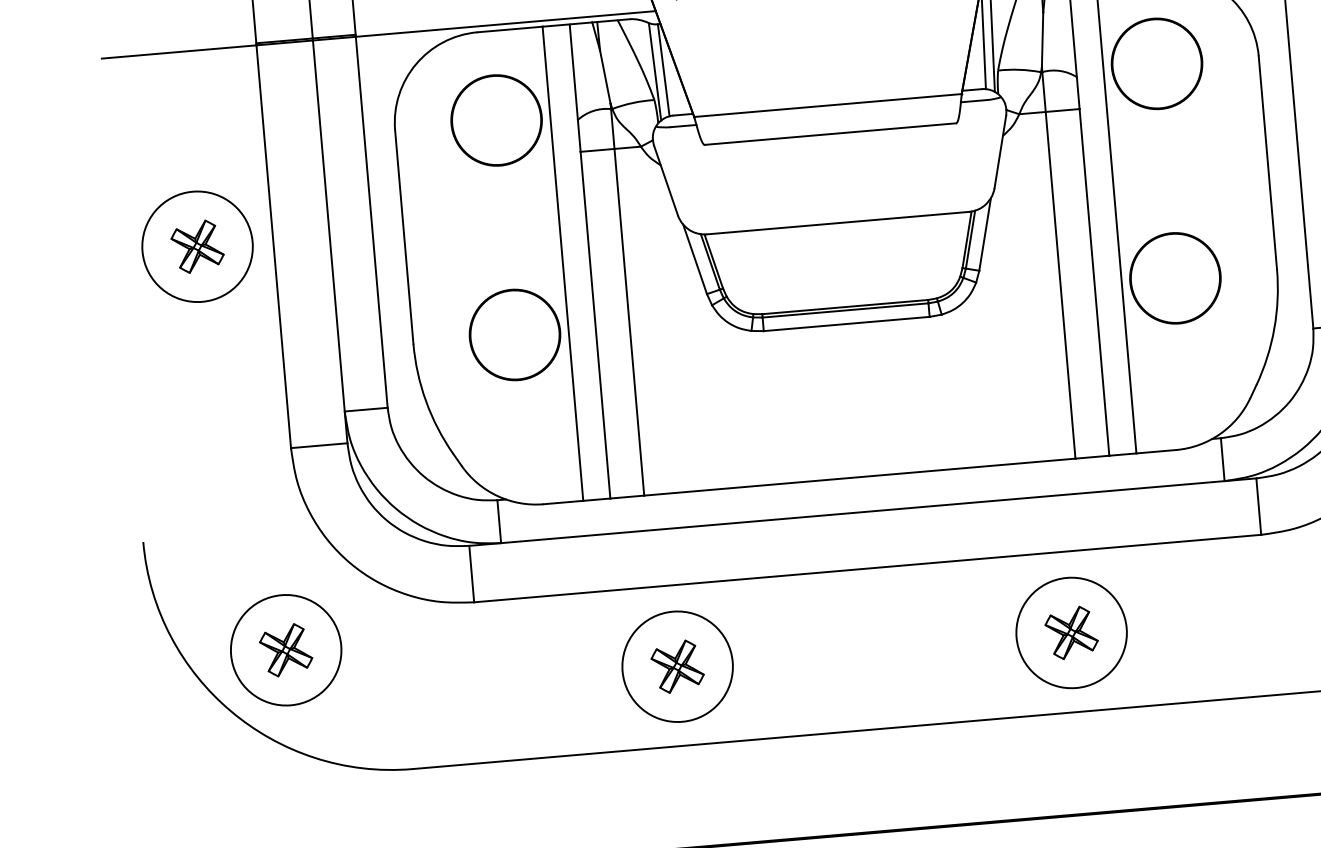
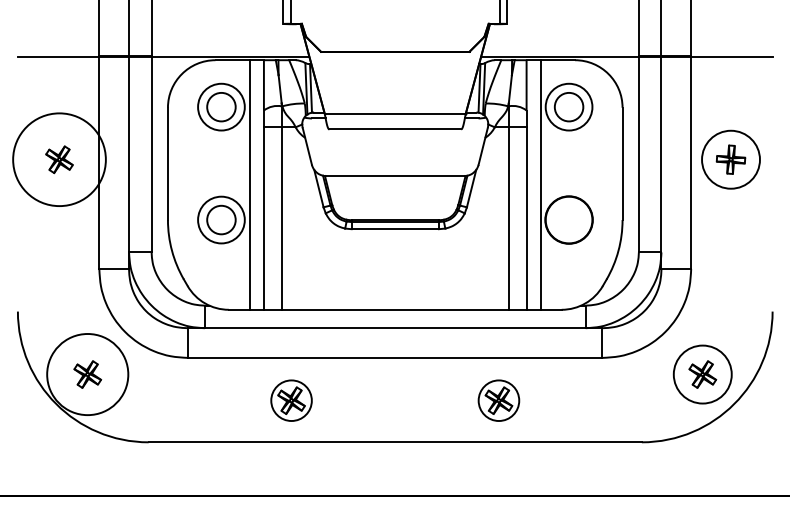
circle: (1155, 62) -> (568, 106), size x0.6
circle: (496, 119) -> (221, 106), size x0.6
circle: (197, 246) -> (59, 159), size x1.6
circle: (515, 333) -> (221, 219), size x0.6
circle: (1070, 632) -> (498, 400), size x0.7
circle: (285, 650) -> (87, 374), size x1.4
circle: (677, 666) -> (291, 400), size x0.7

